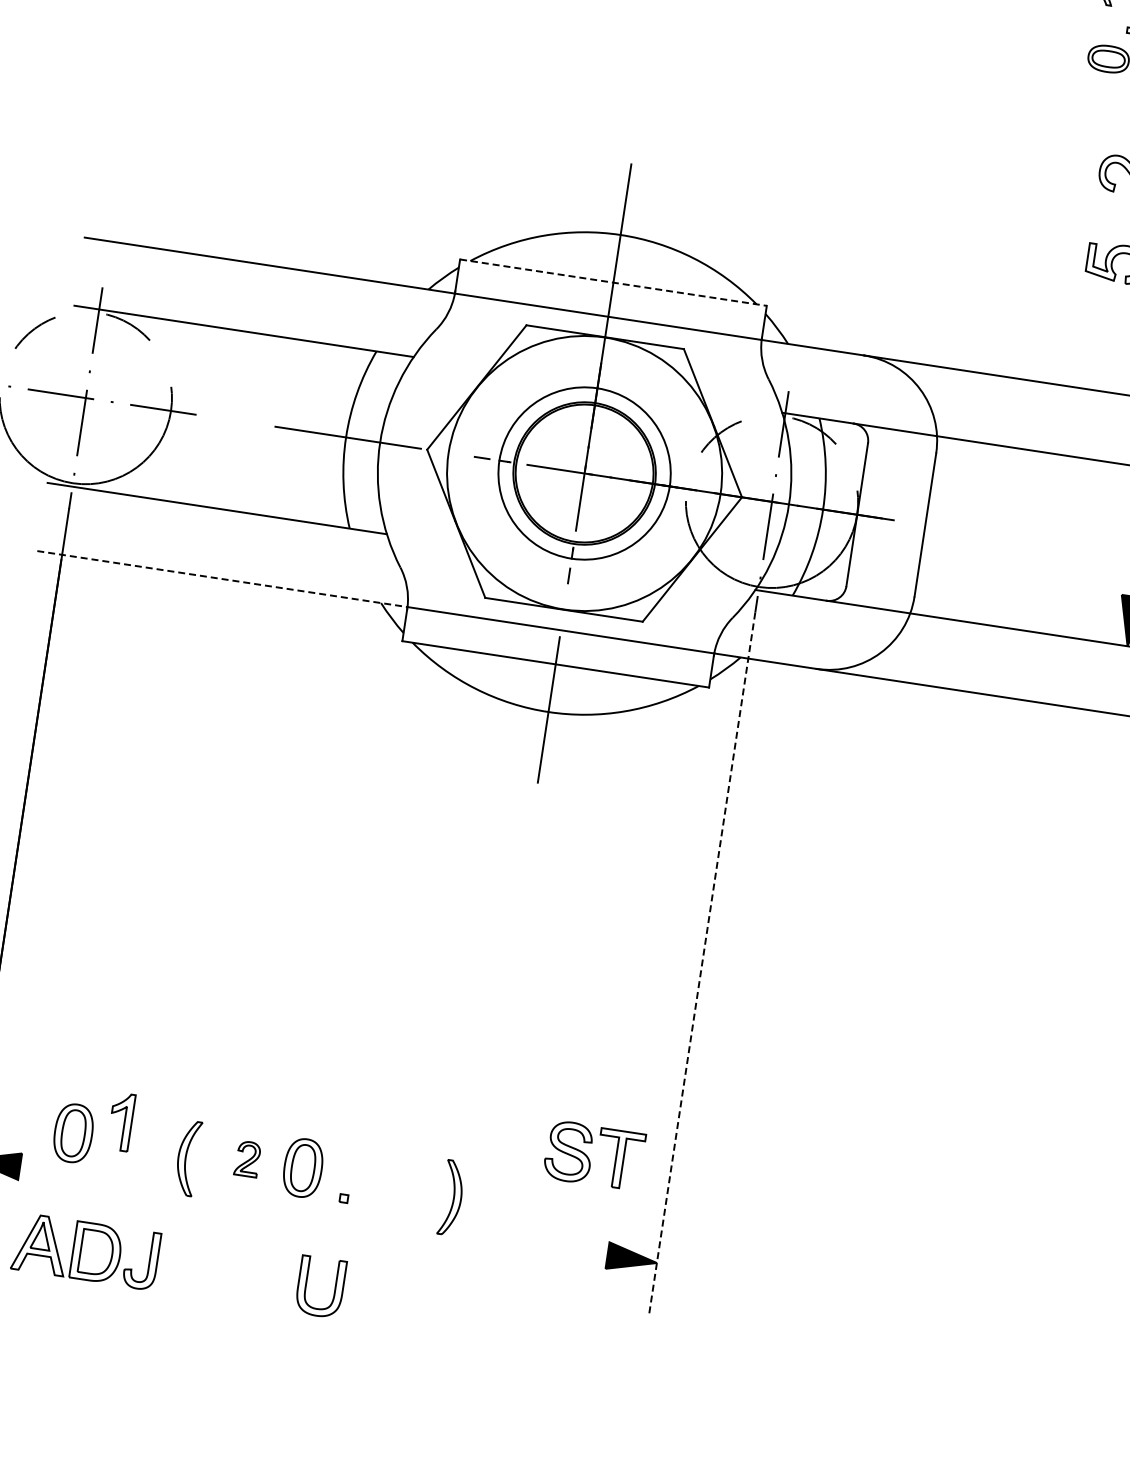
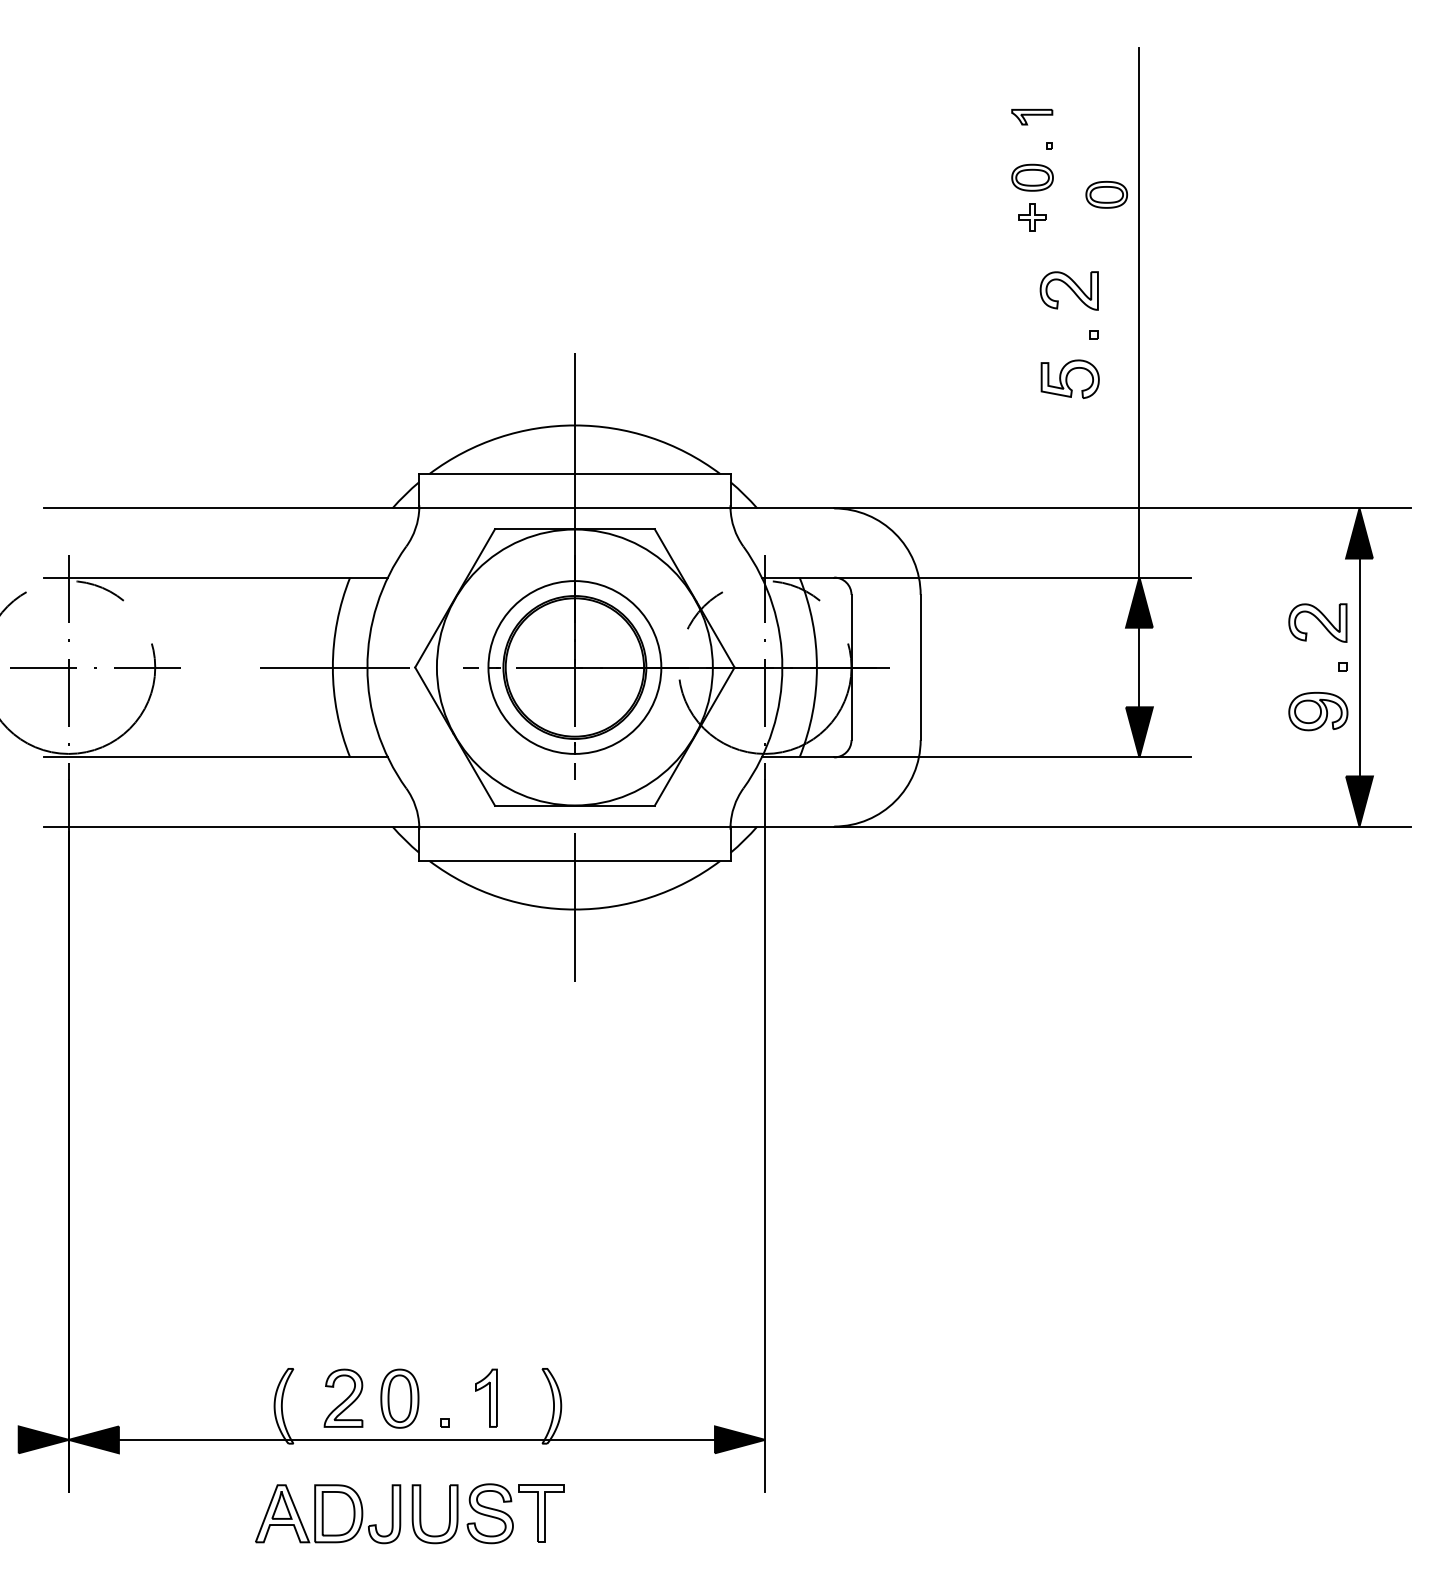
part: (1102, 98) -> (1032, 217), added
line: (613, 282) -> (574, 473), dashed -> solid
line: (222, 579) -> (231, 826), dashed -> solid
line: (702, 963) -> (765, 1135), dashed -> solid
part: (121, 1121) -> (486, 1397), moved
part: (73, 1133) -> (166, 1398), removed
part: (593, 1155) -> (515, 1513), moved
part: (247, 1158) -> (343, 1397), size x1.67
line: (313, 1210) -> (416, 1439), added
part: (86, 1251) -> (328, 1514), moved

